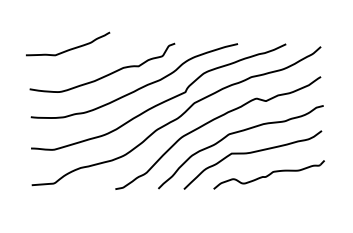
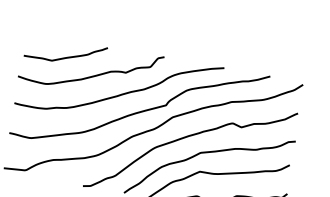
curve: (70, 48) -> (67, 56), moved

